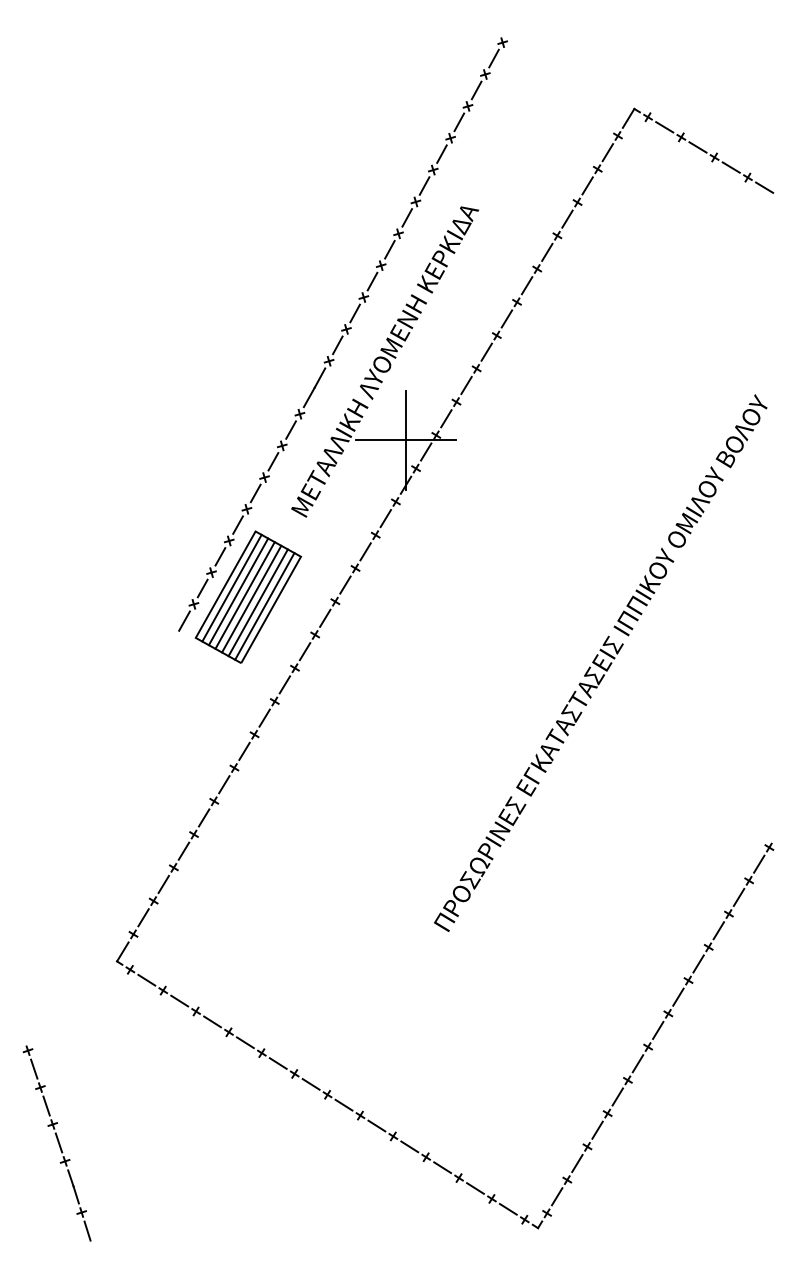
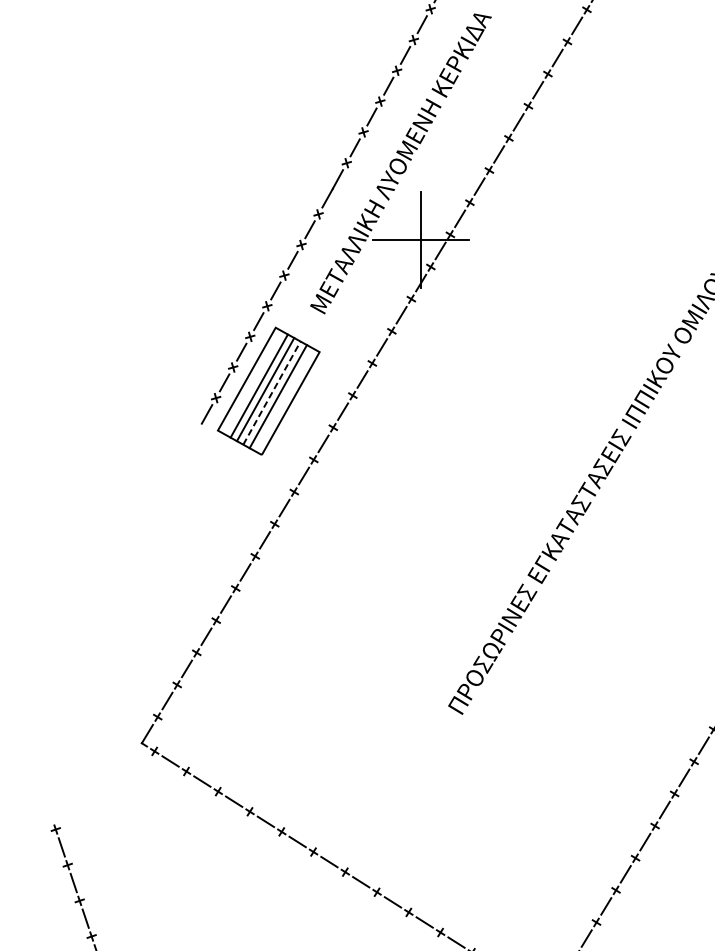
line: (231, 587) -> (252, 381), removed
line: (251, 598) -> (271, 392), solid -> dashed
line: (264, 606) -> (284, 400), removed

